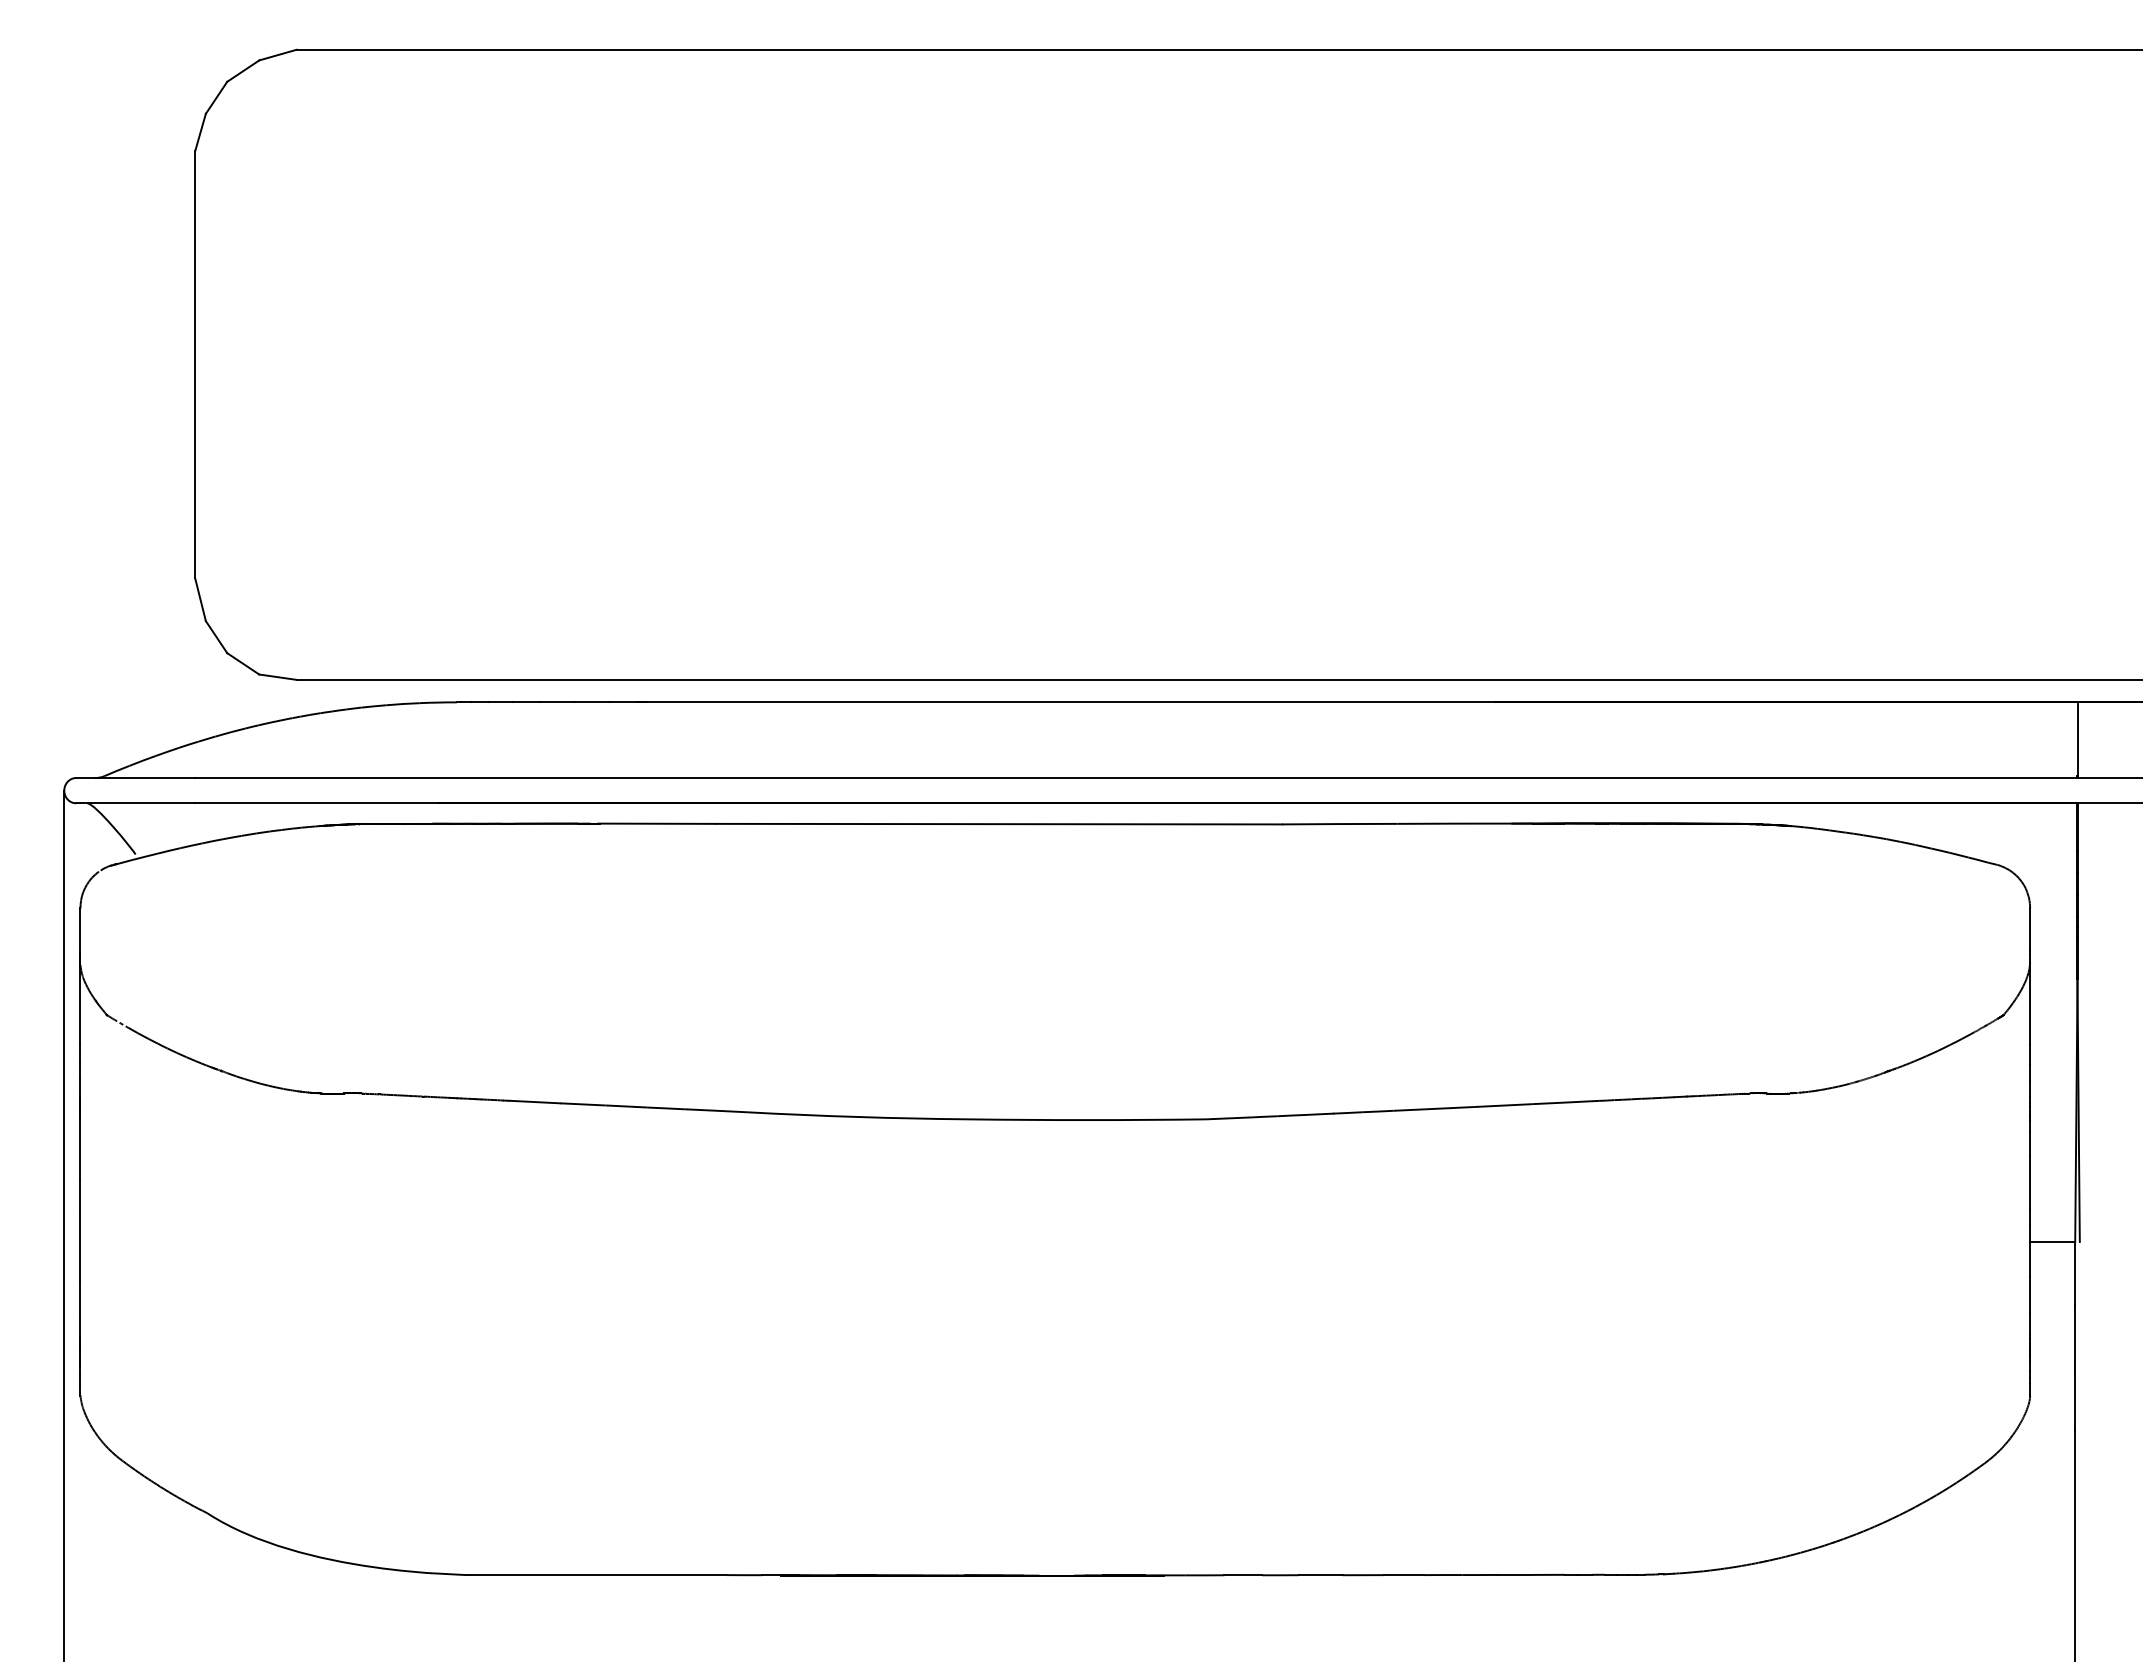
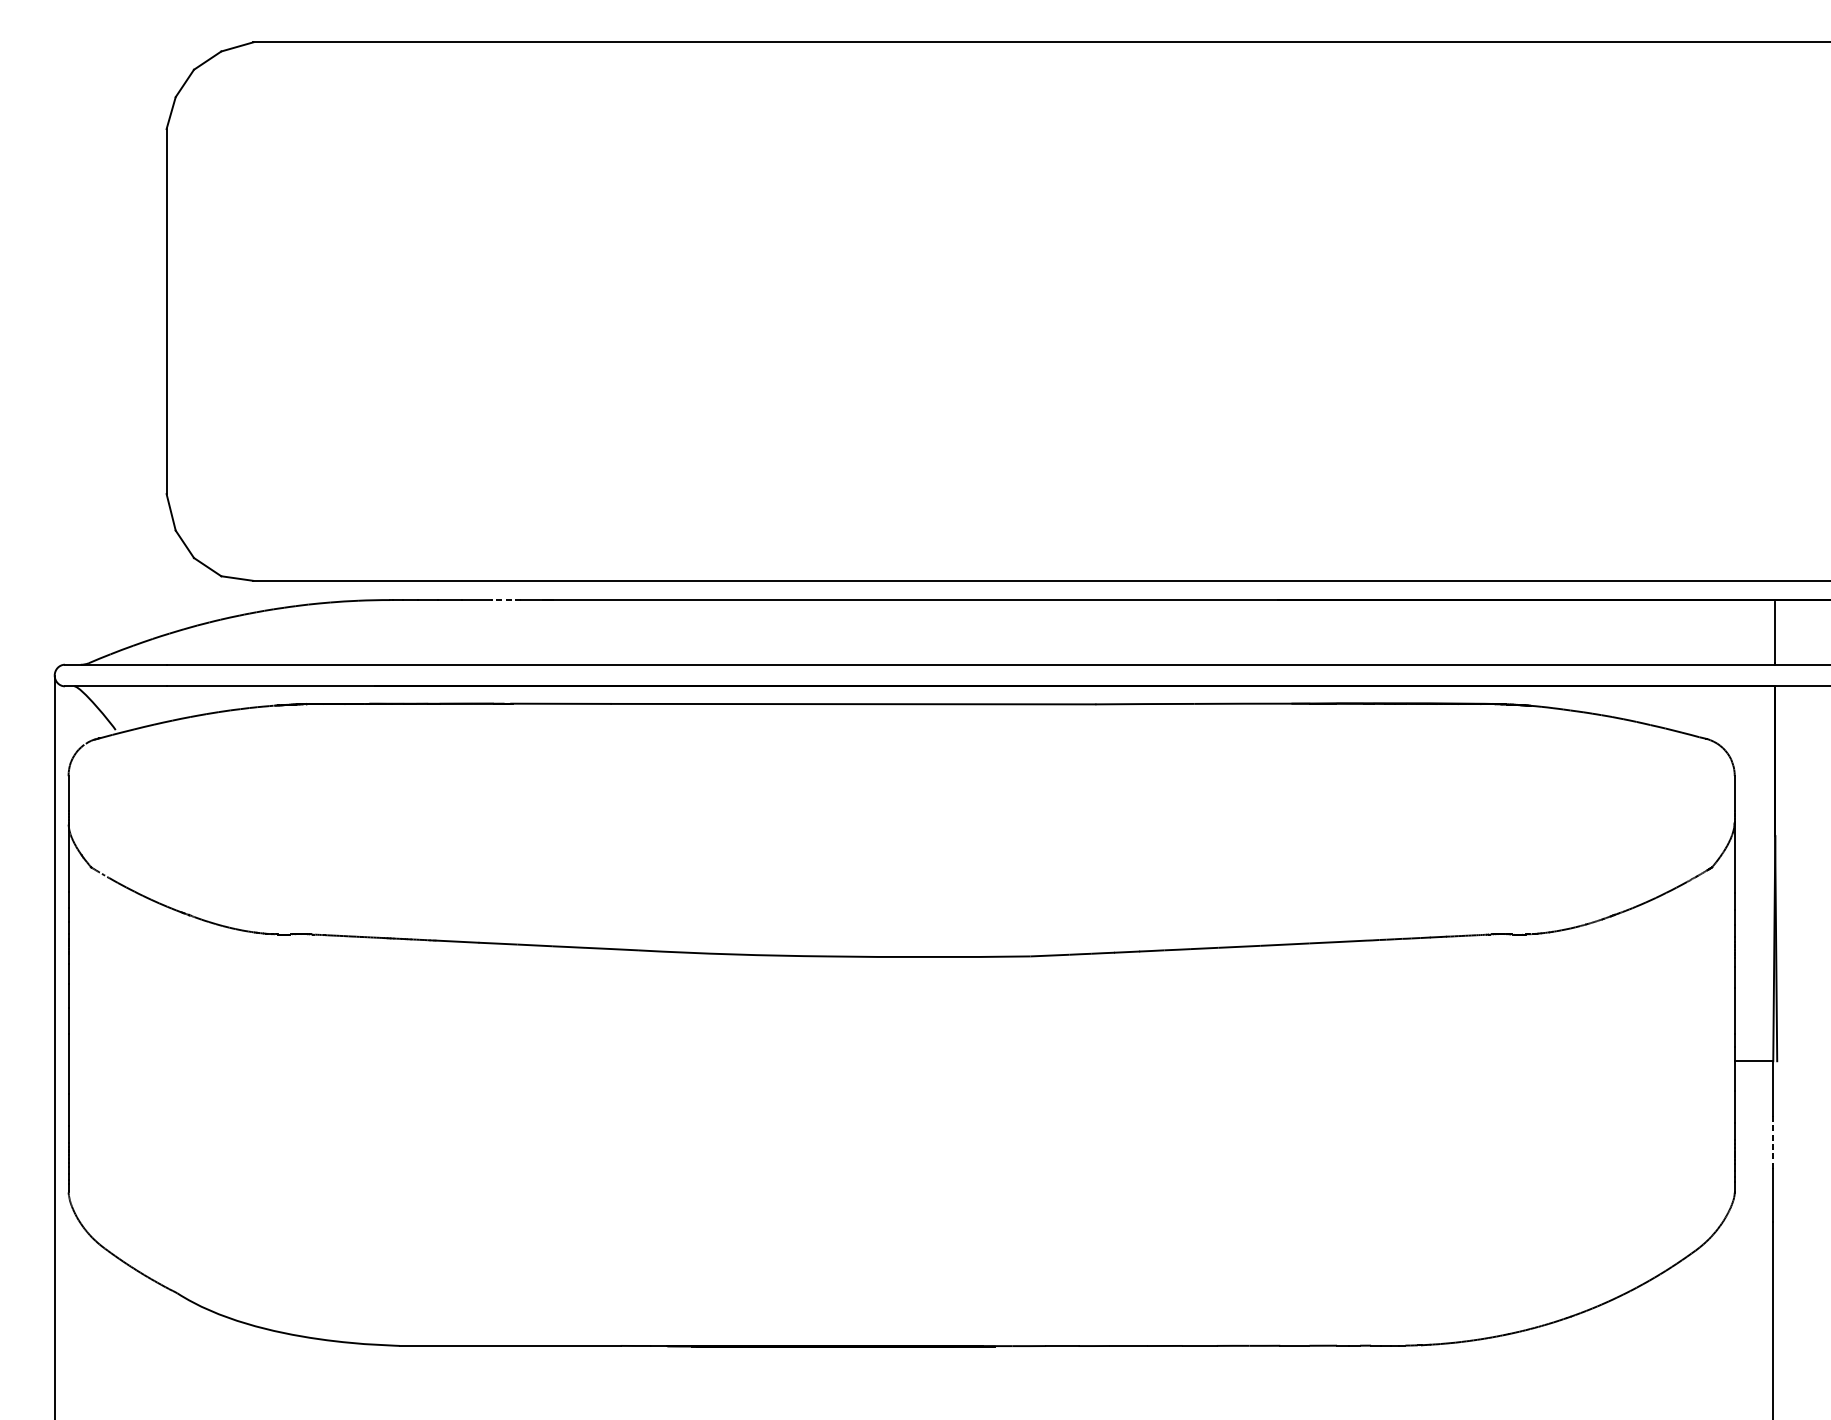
line: (592, 702) -> (506, 600), solid -> dashed
line: (2075, 1336) -> (1773, 1142), solid -> dashed

